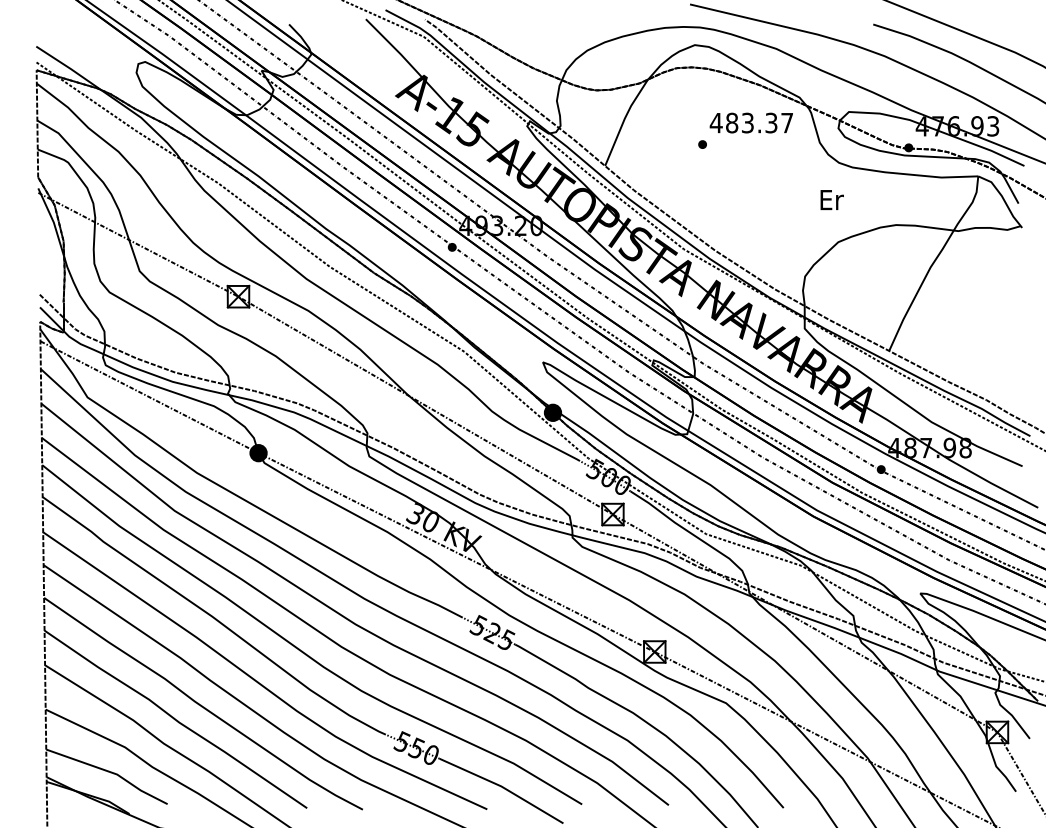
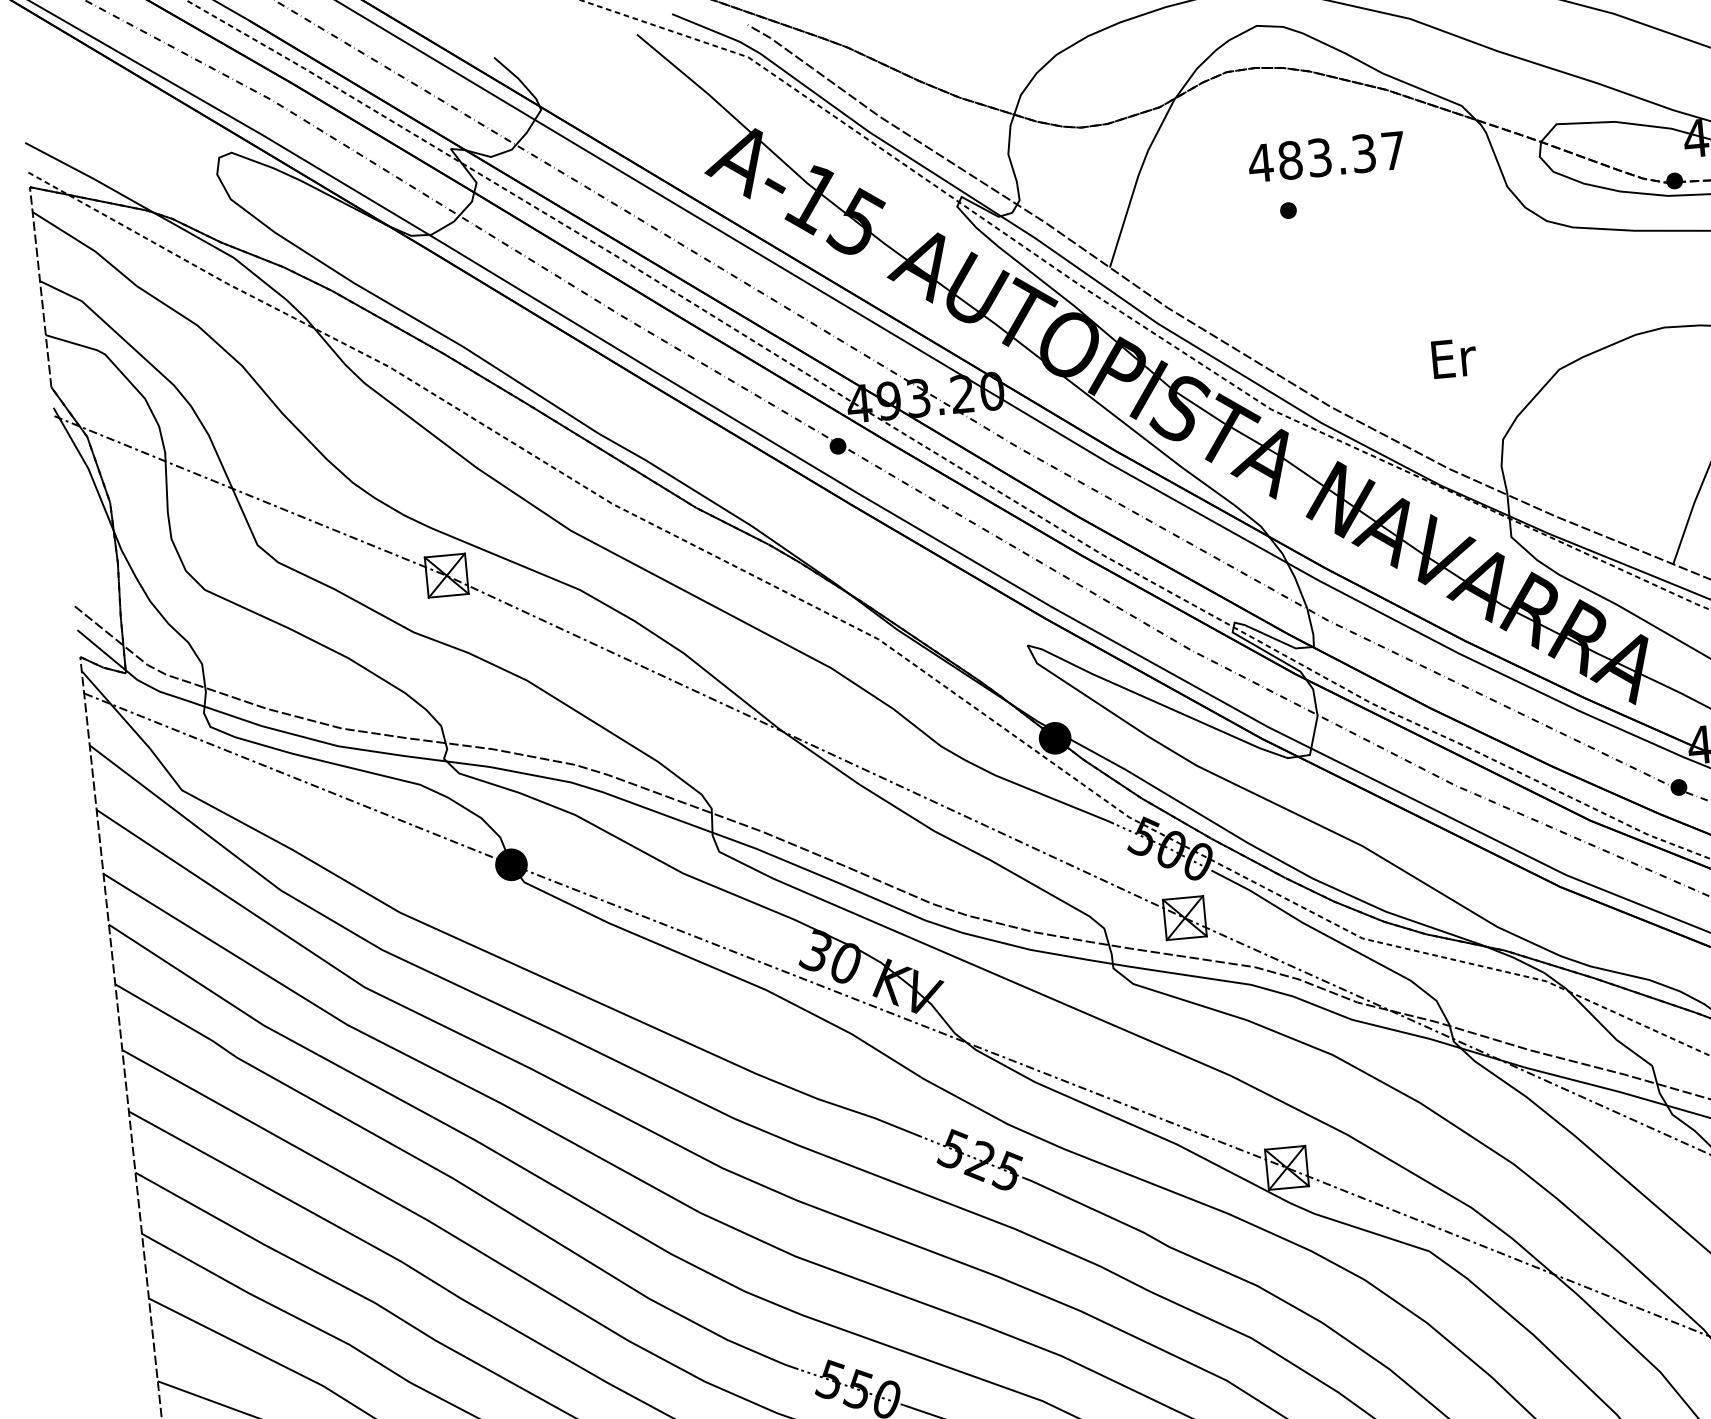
text: (750, 122) -> (1324, 156), moved
text: (831, 199) -> (1452, 357), moved

